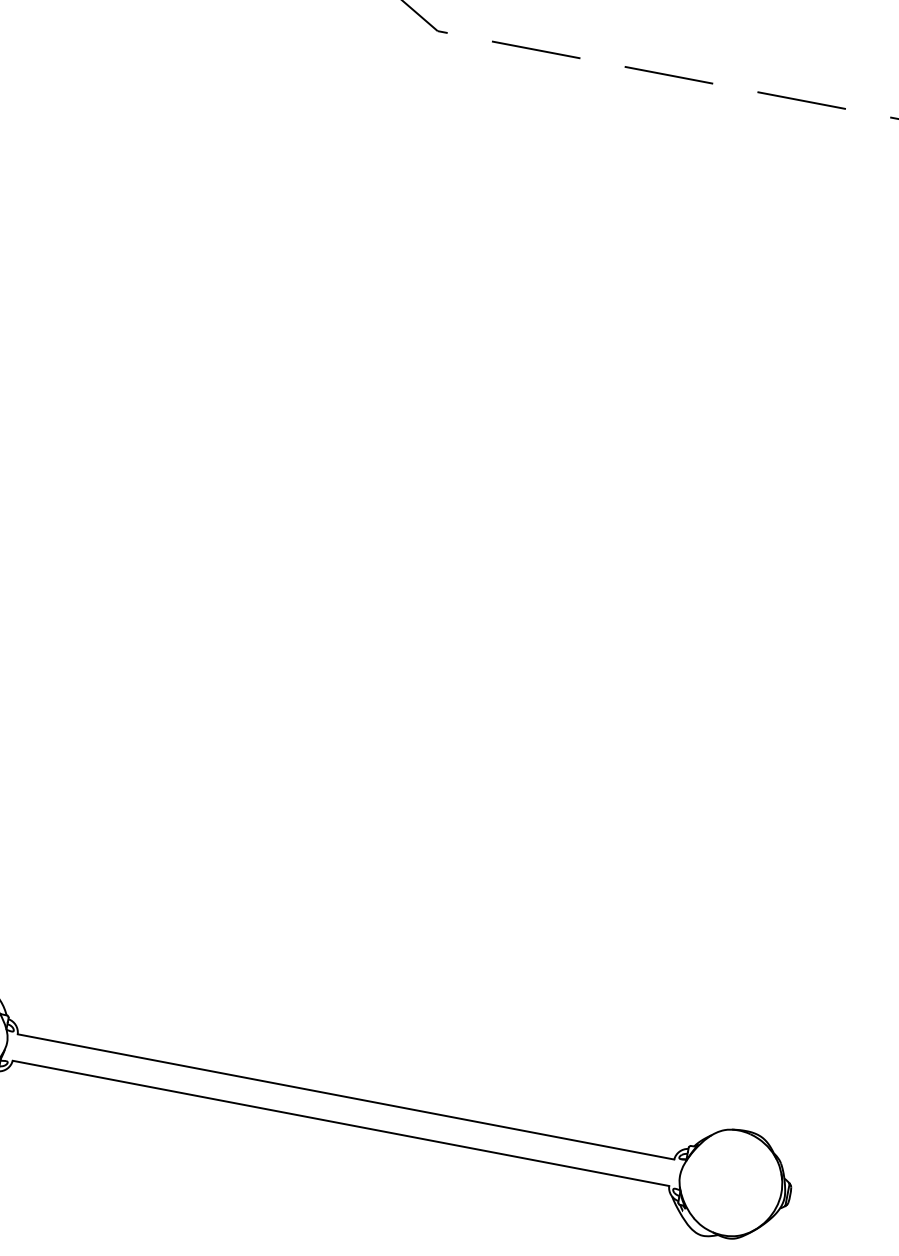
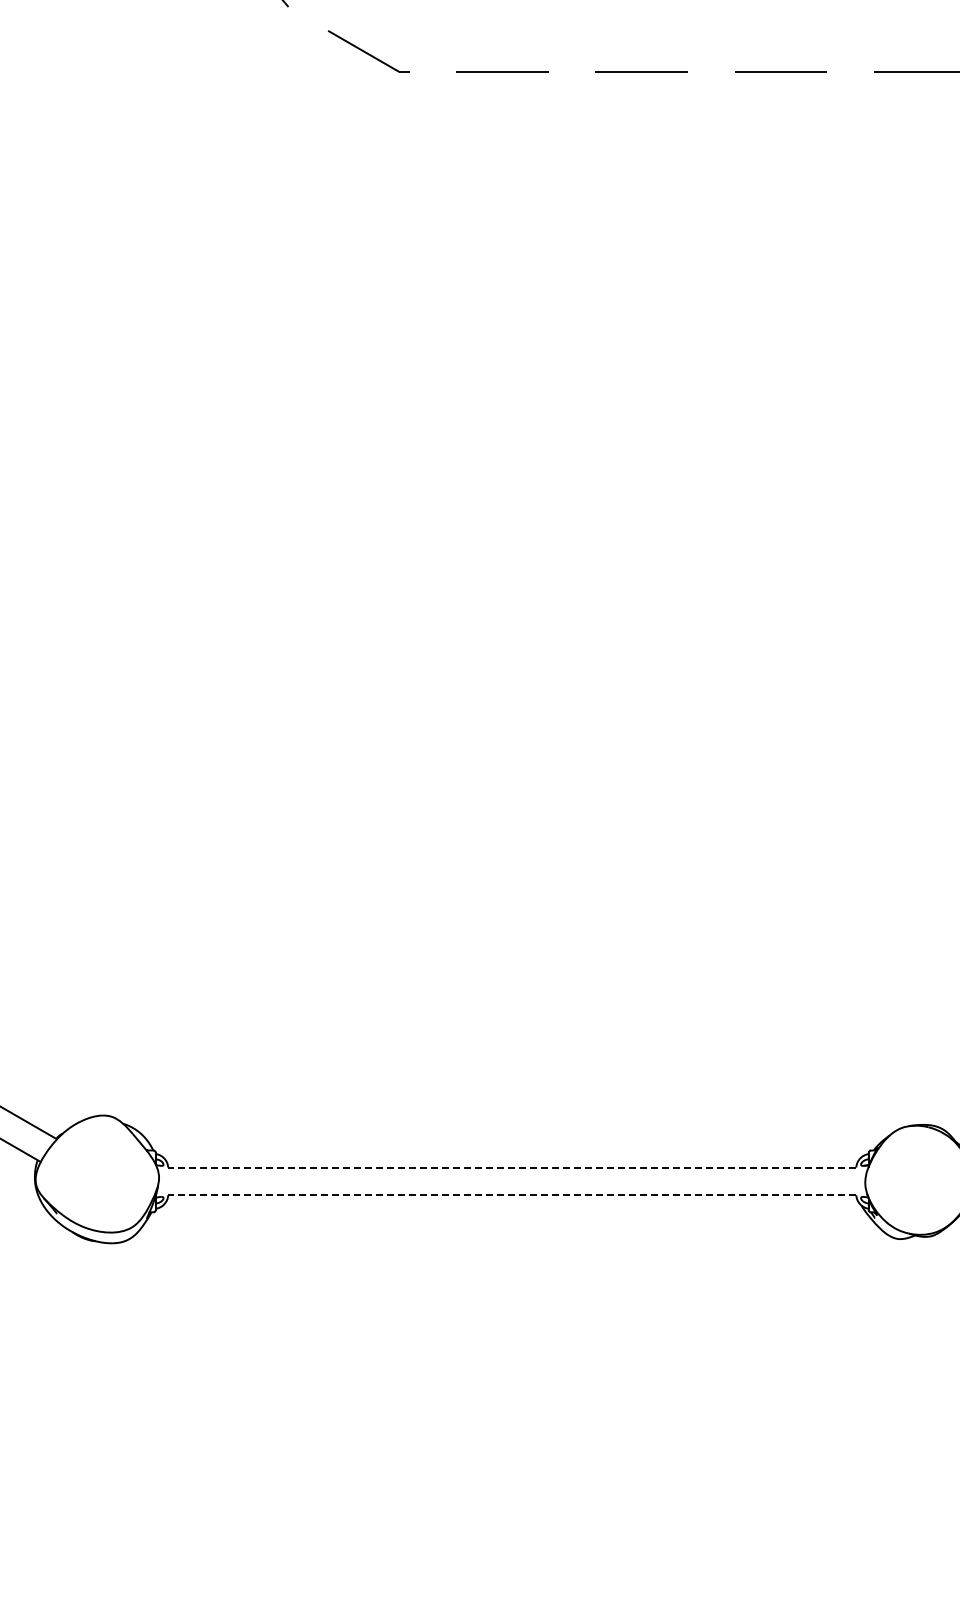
line: (345, 1096) -> (511, 1167), solid -> dashed
line: (340, 1123) -> (511, 1195), solid -> dashed

